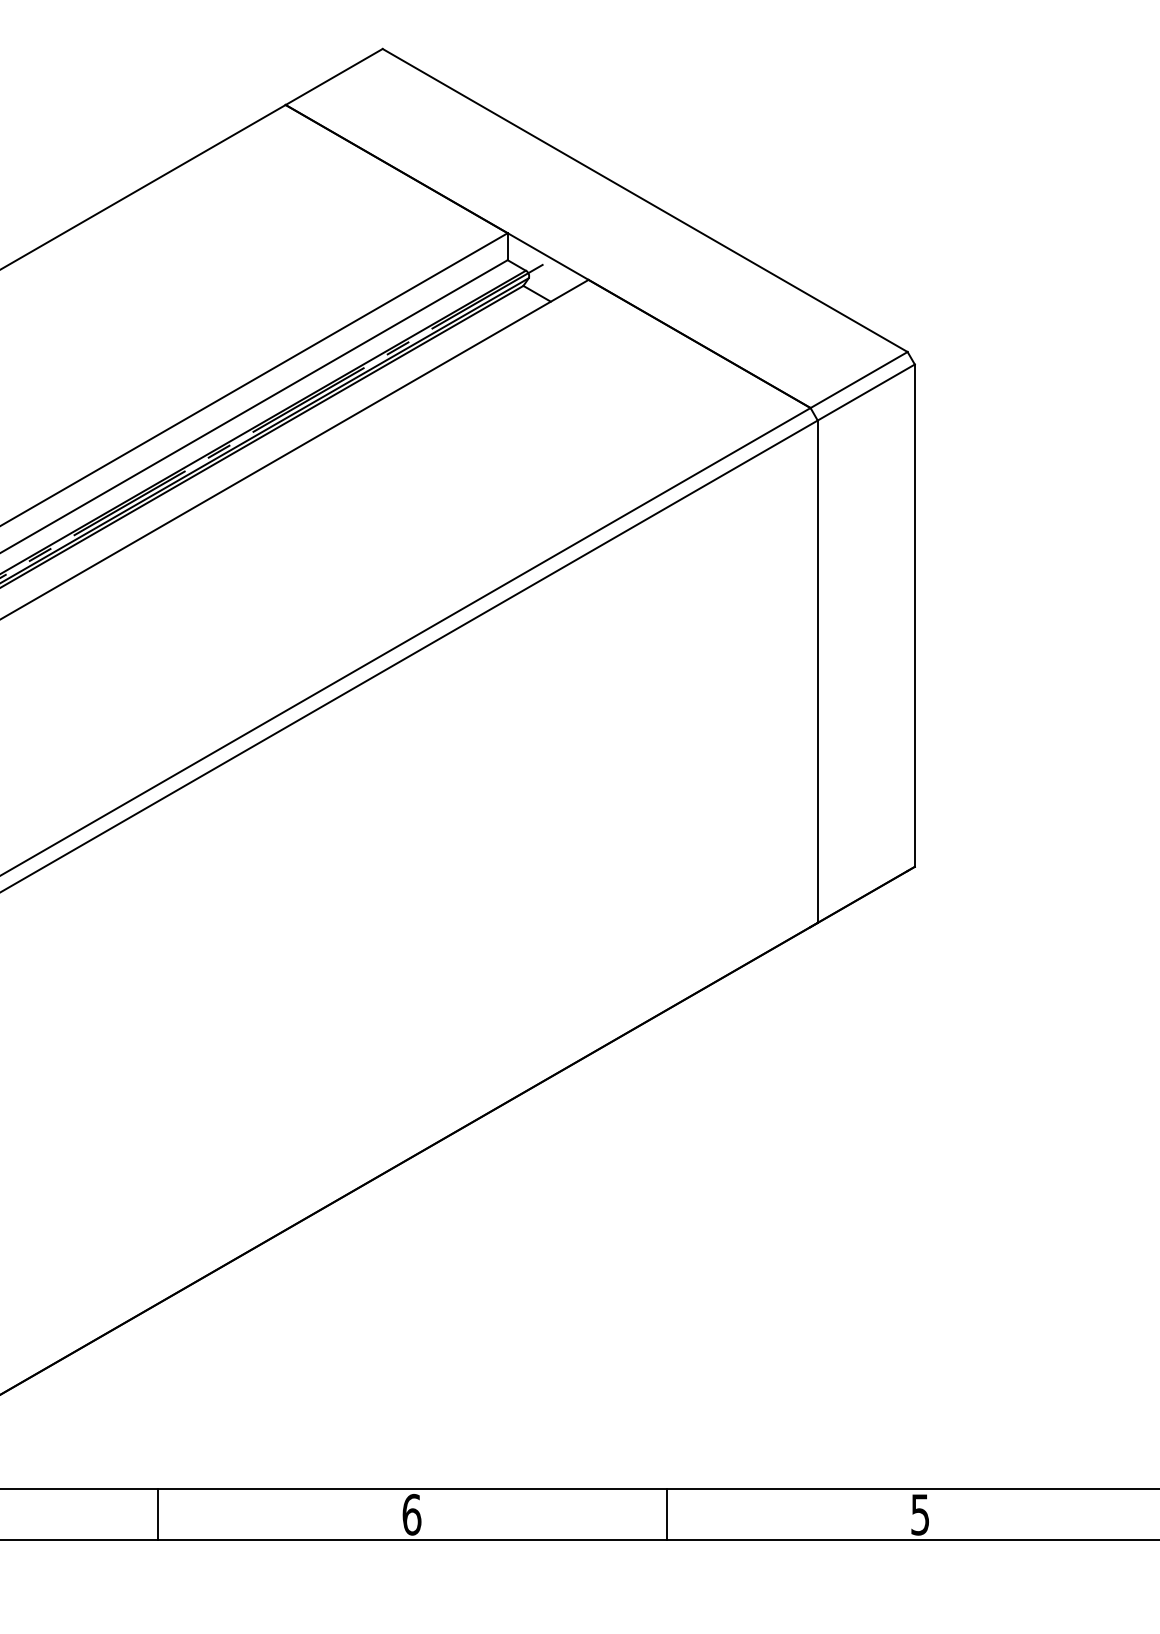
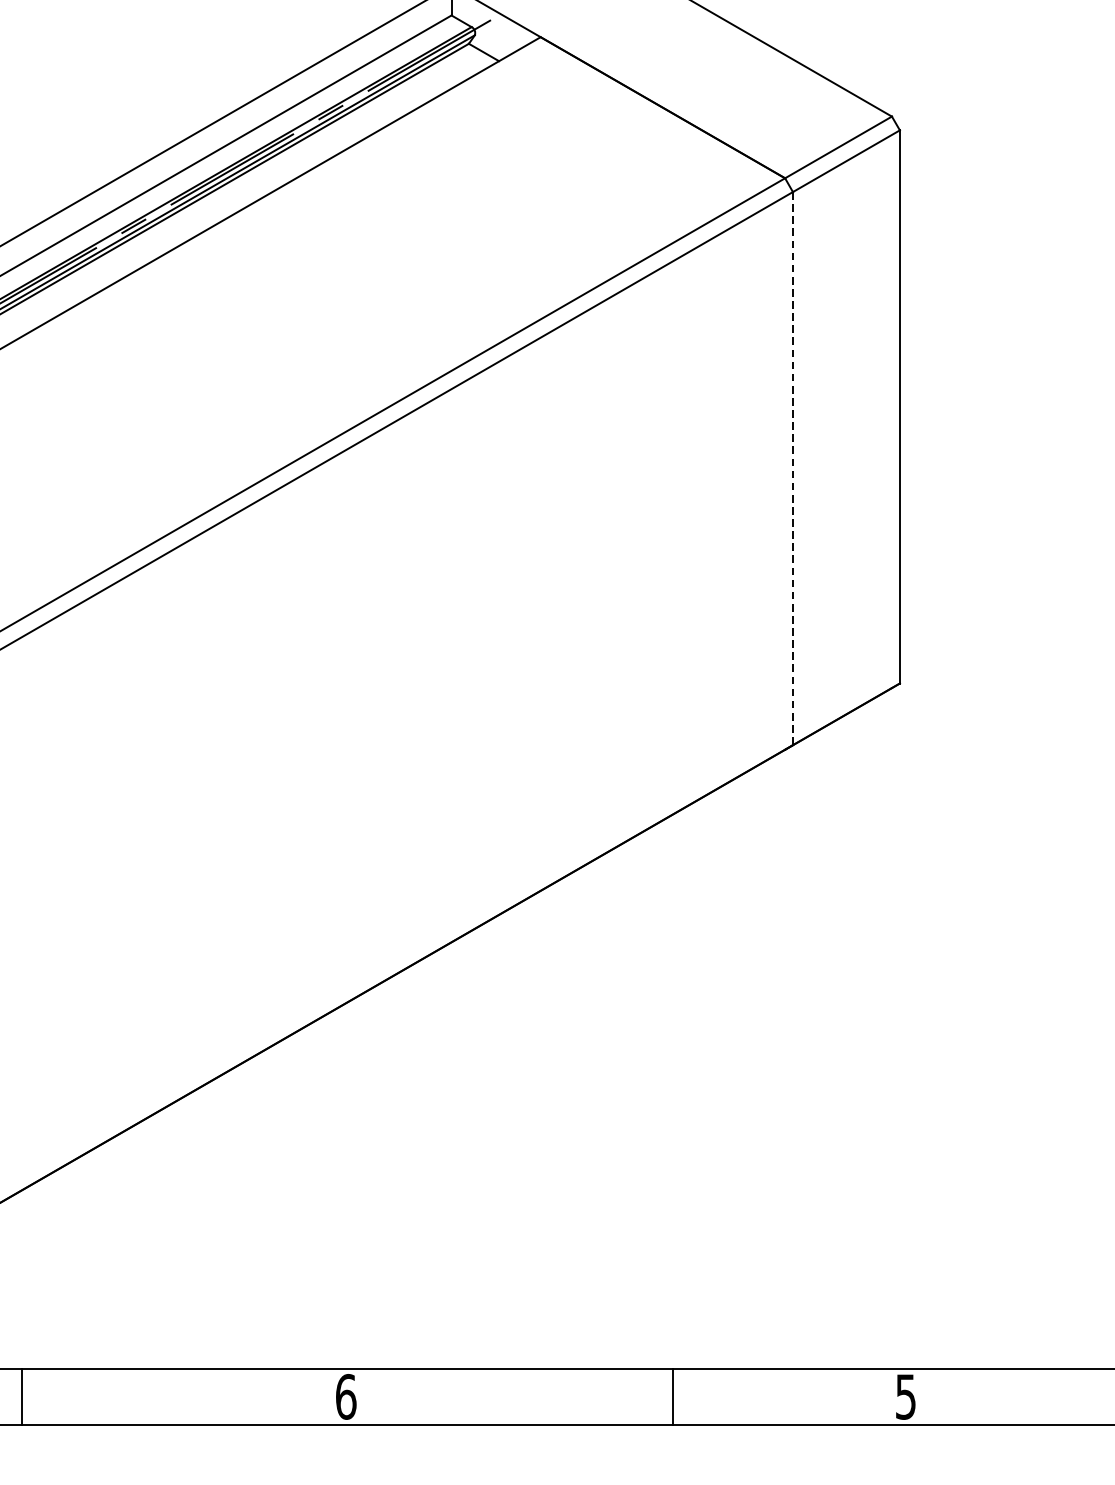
line: (817, 672) -> (792, 469), solid -> dashed
line: (158, 1514) -> (21, 1396), moved
line: (666, 1514) -> (672, 1396), moved

